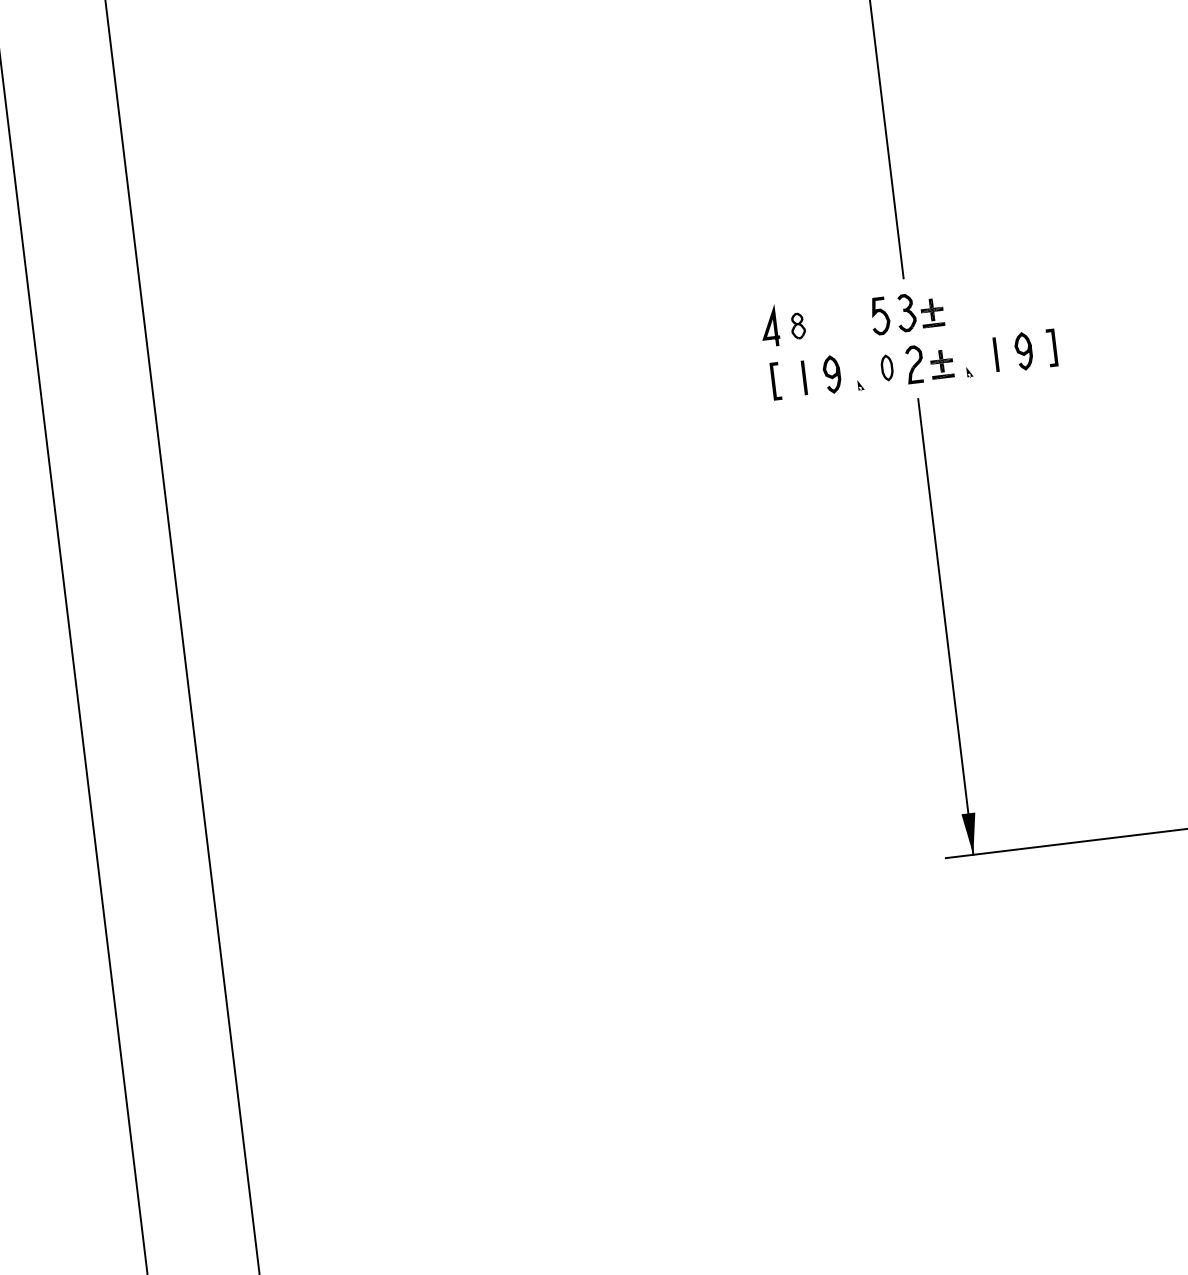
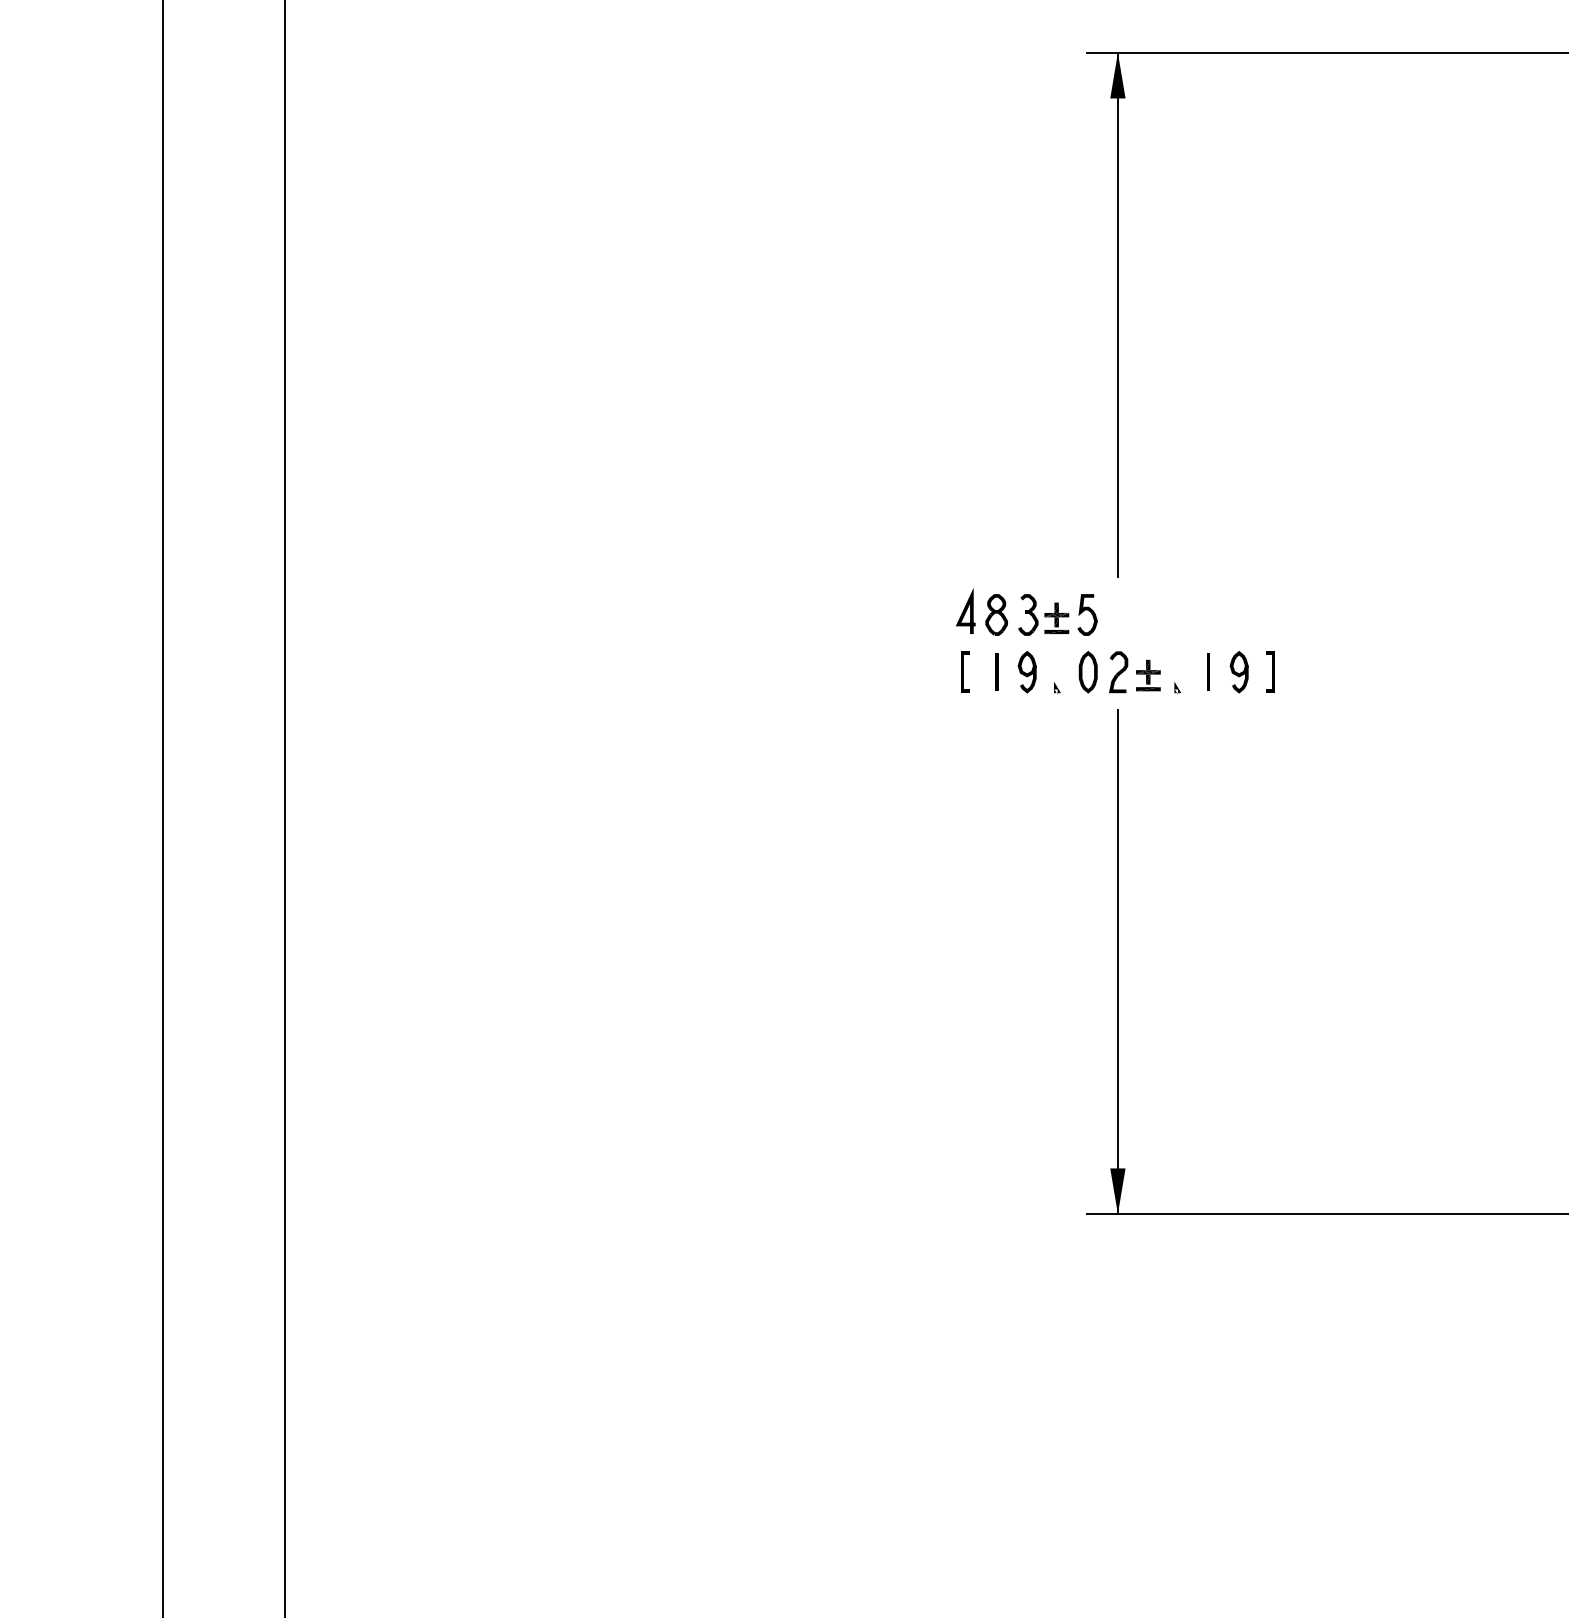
part: (920, 310) -> (1043, 614), moved
part: (797, 325) -> (996, 614), size x1.43
part: (886, 368) -> (1087, 672), size x1.43

